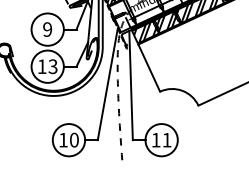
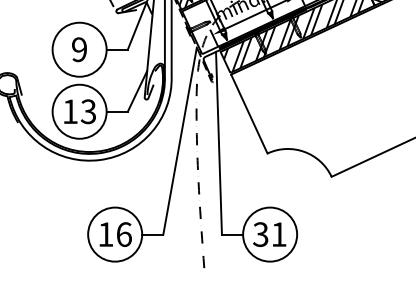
text: (74, 139) -> (124, 233), 10 -> 16
text: (155, 139) -> (259, 233), 11 -> 31

